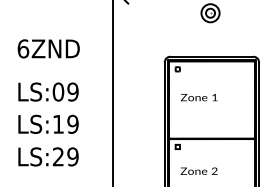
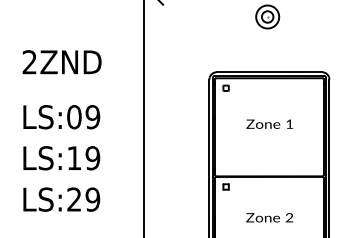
text: (23, 48) -> (29, 61), 6ZND -> 2ZND
text: (198, 97) -> (268, 124), moved
text: (198, 170) -> (268, 216), moved

